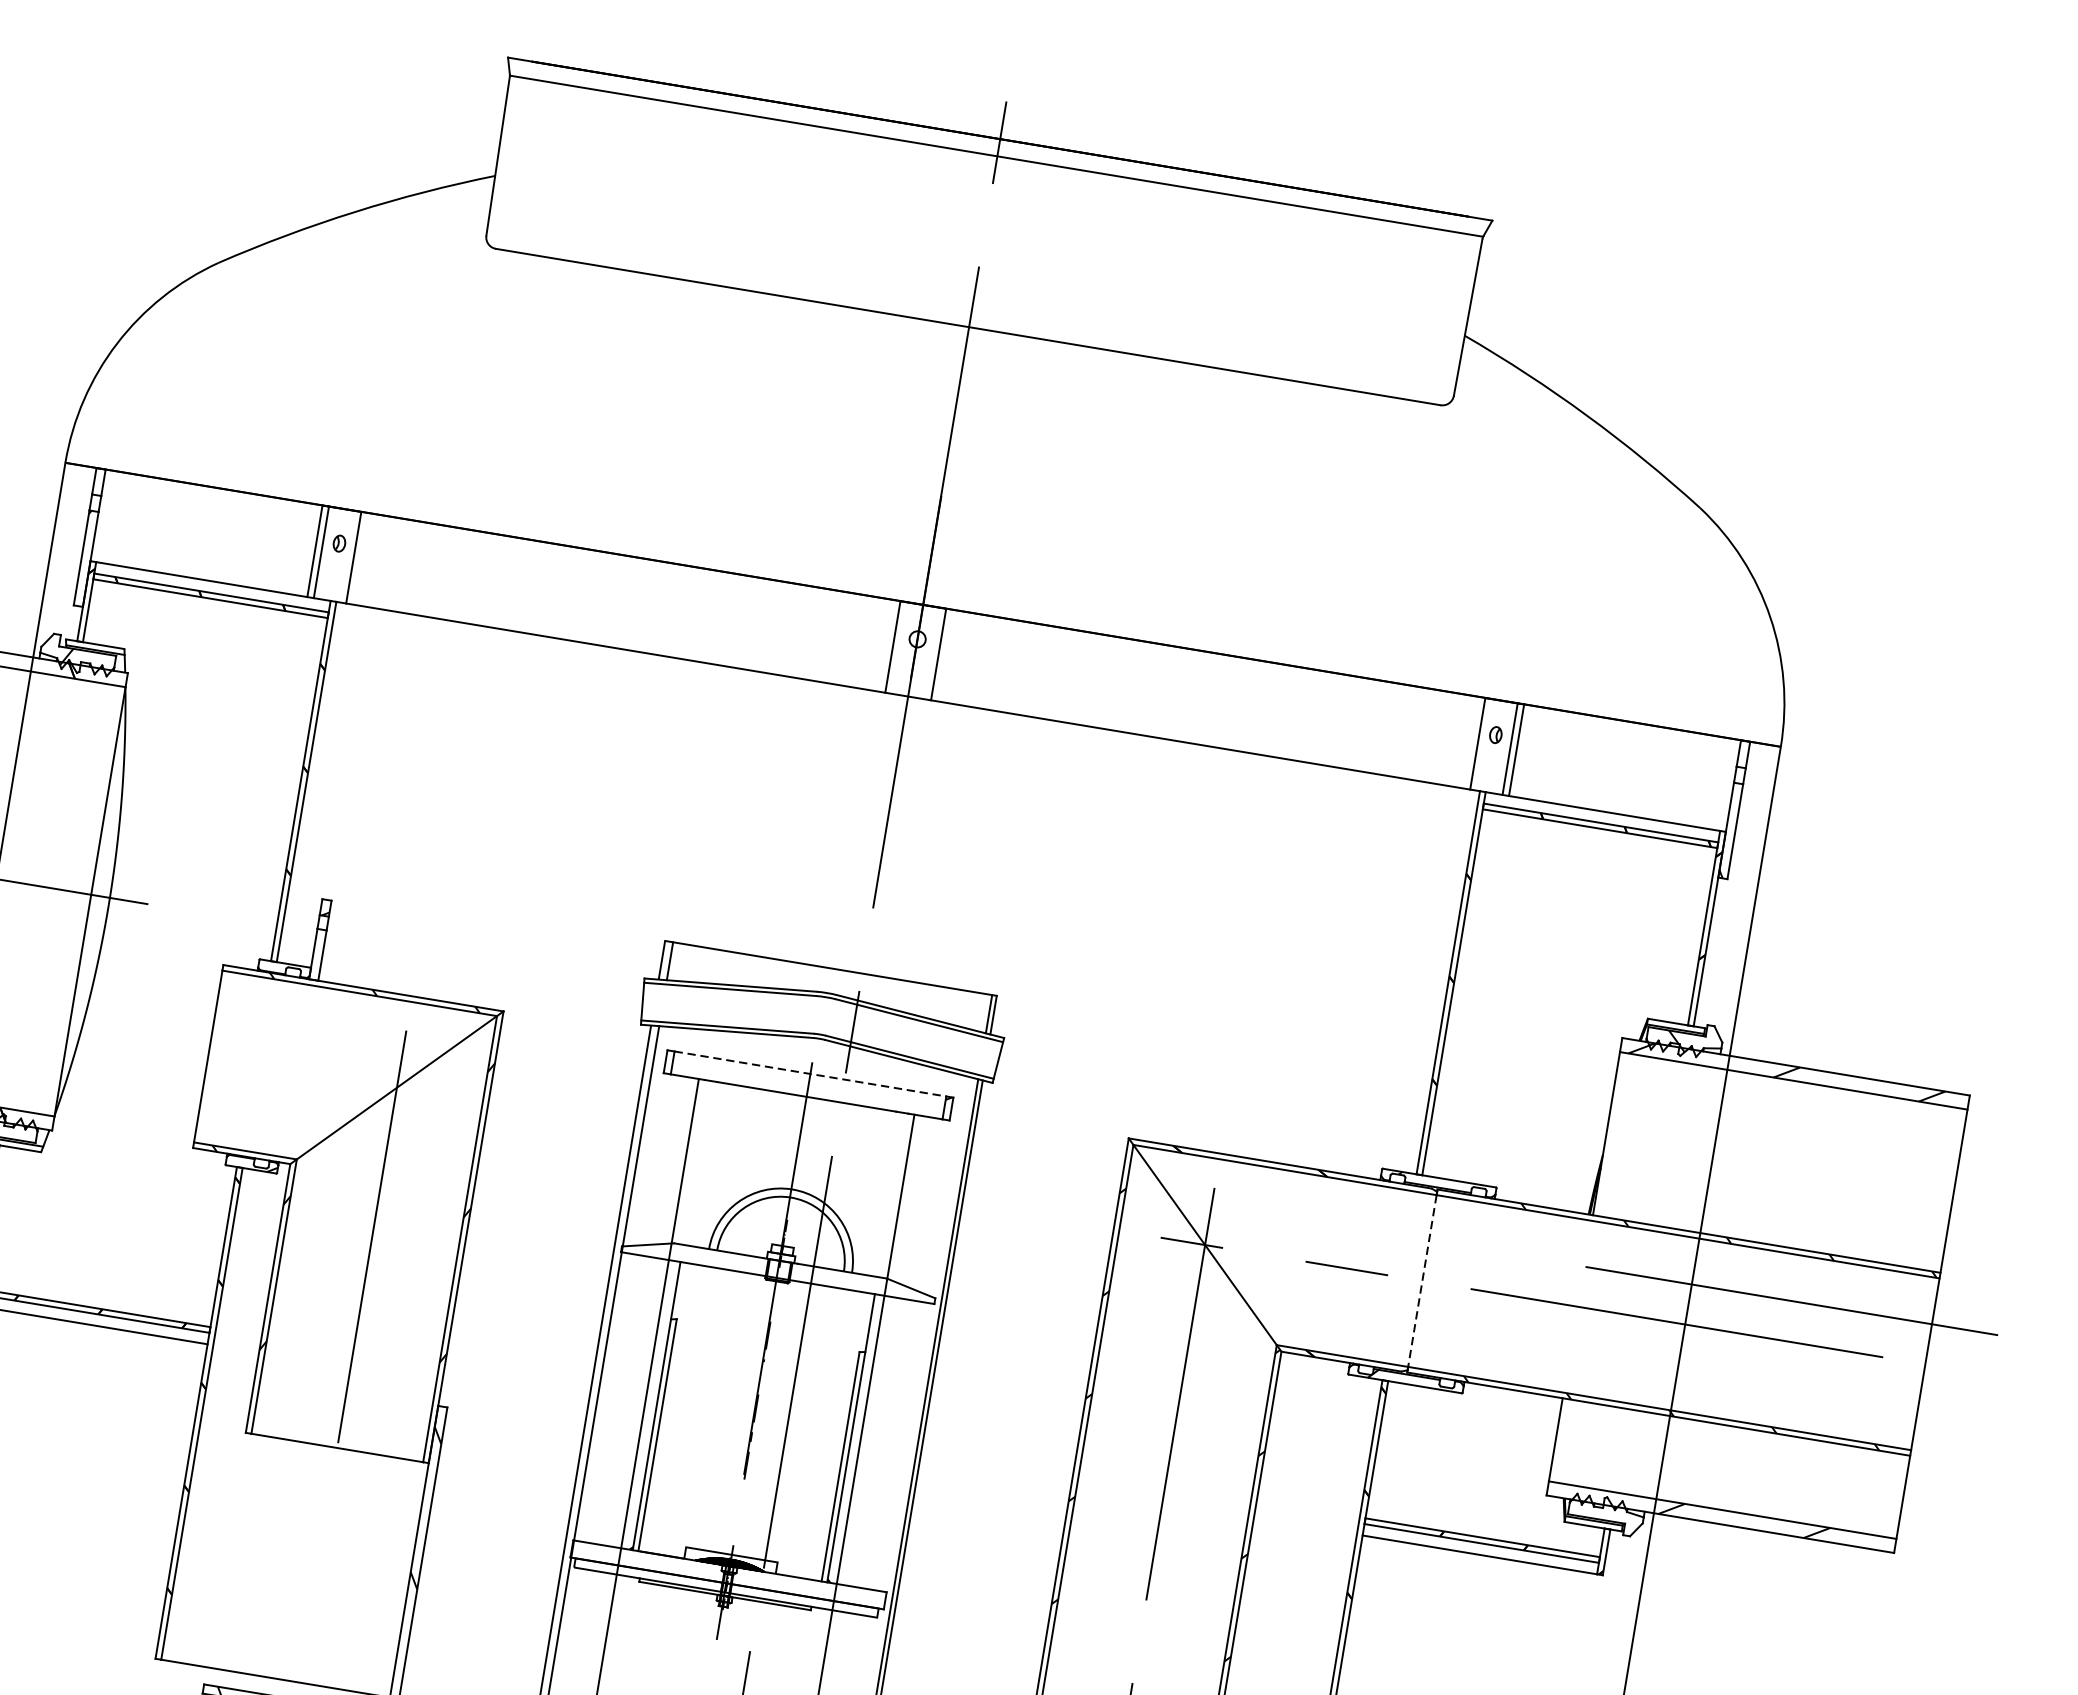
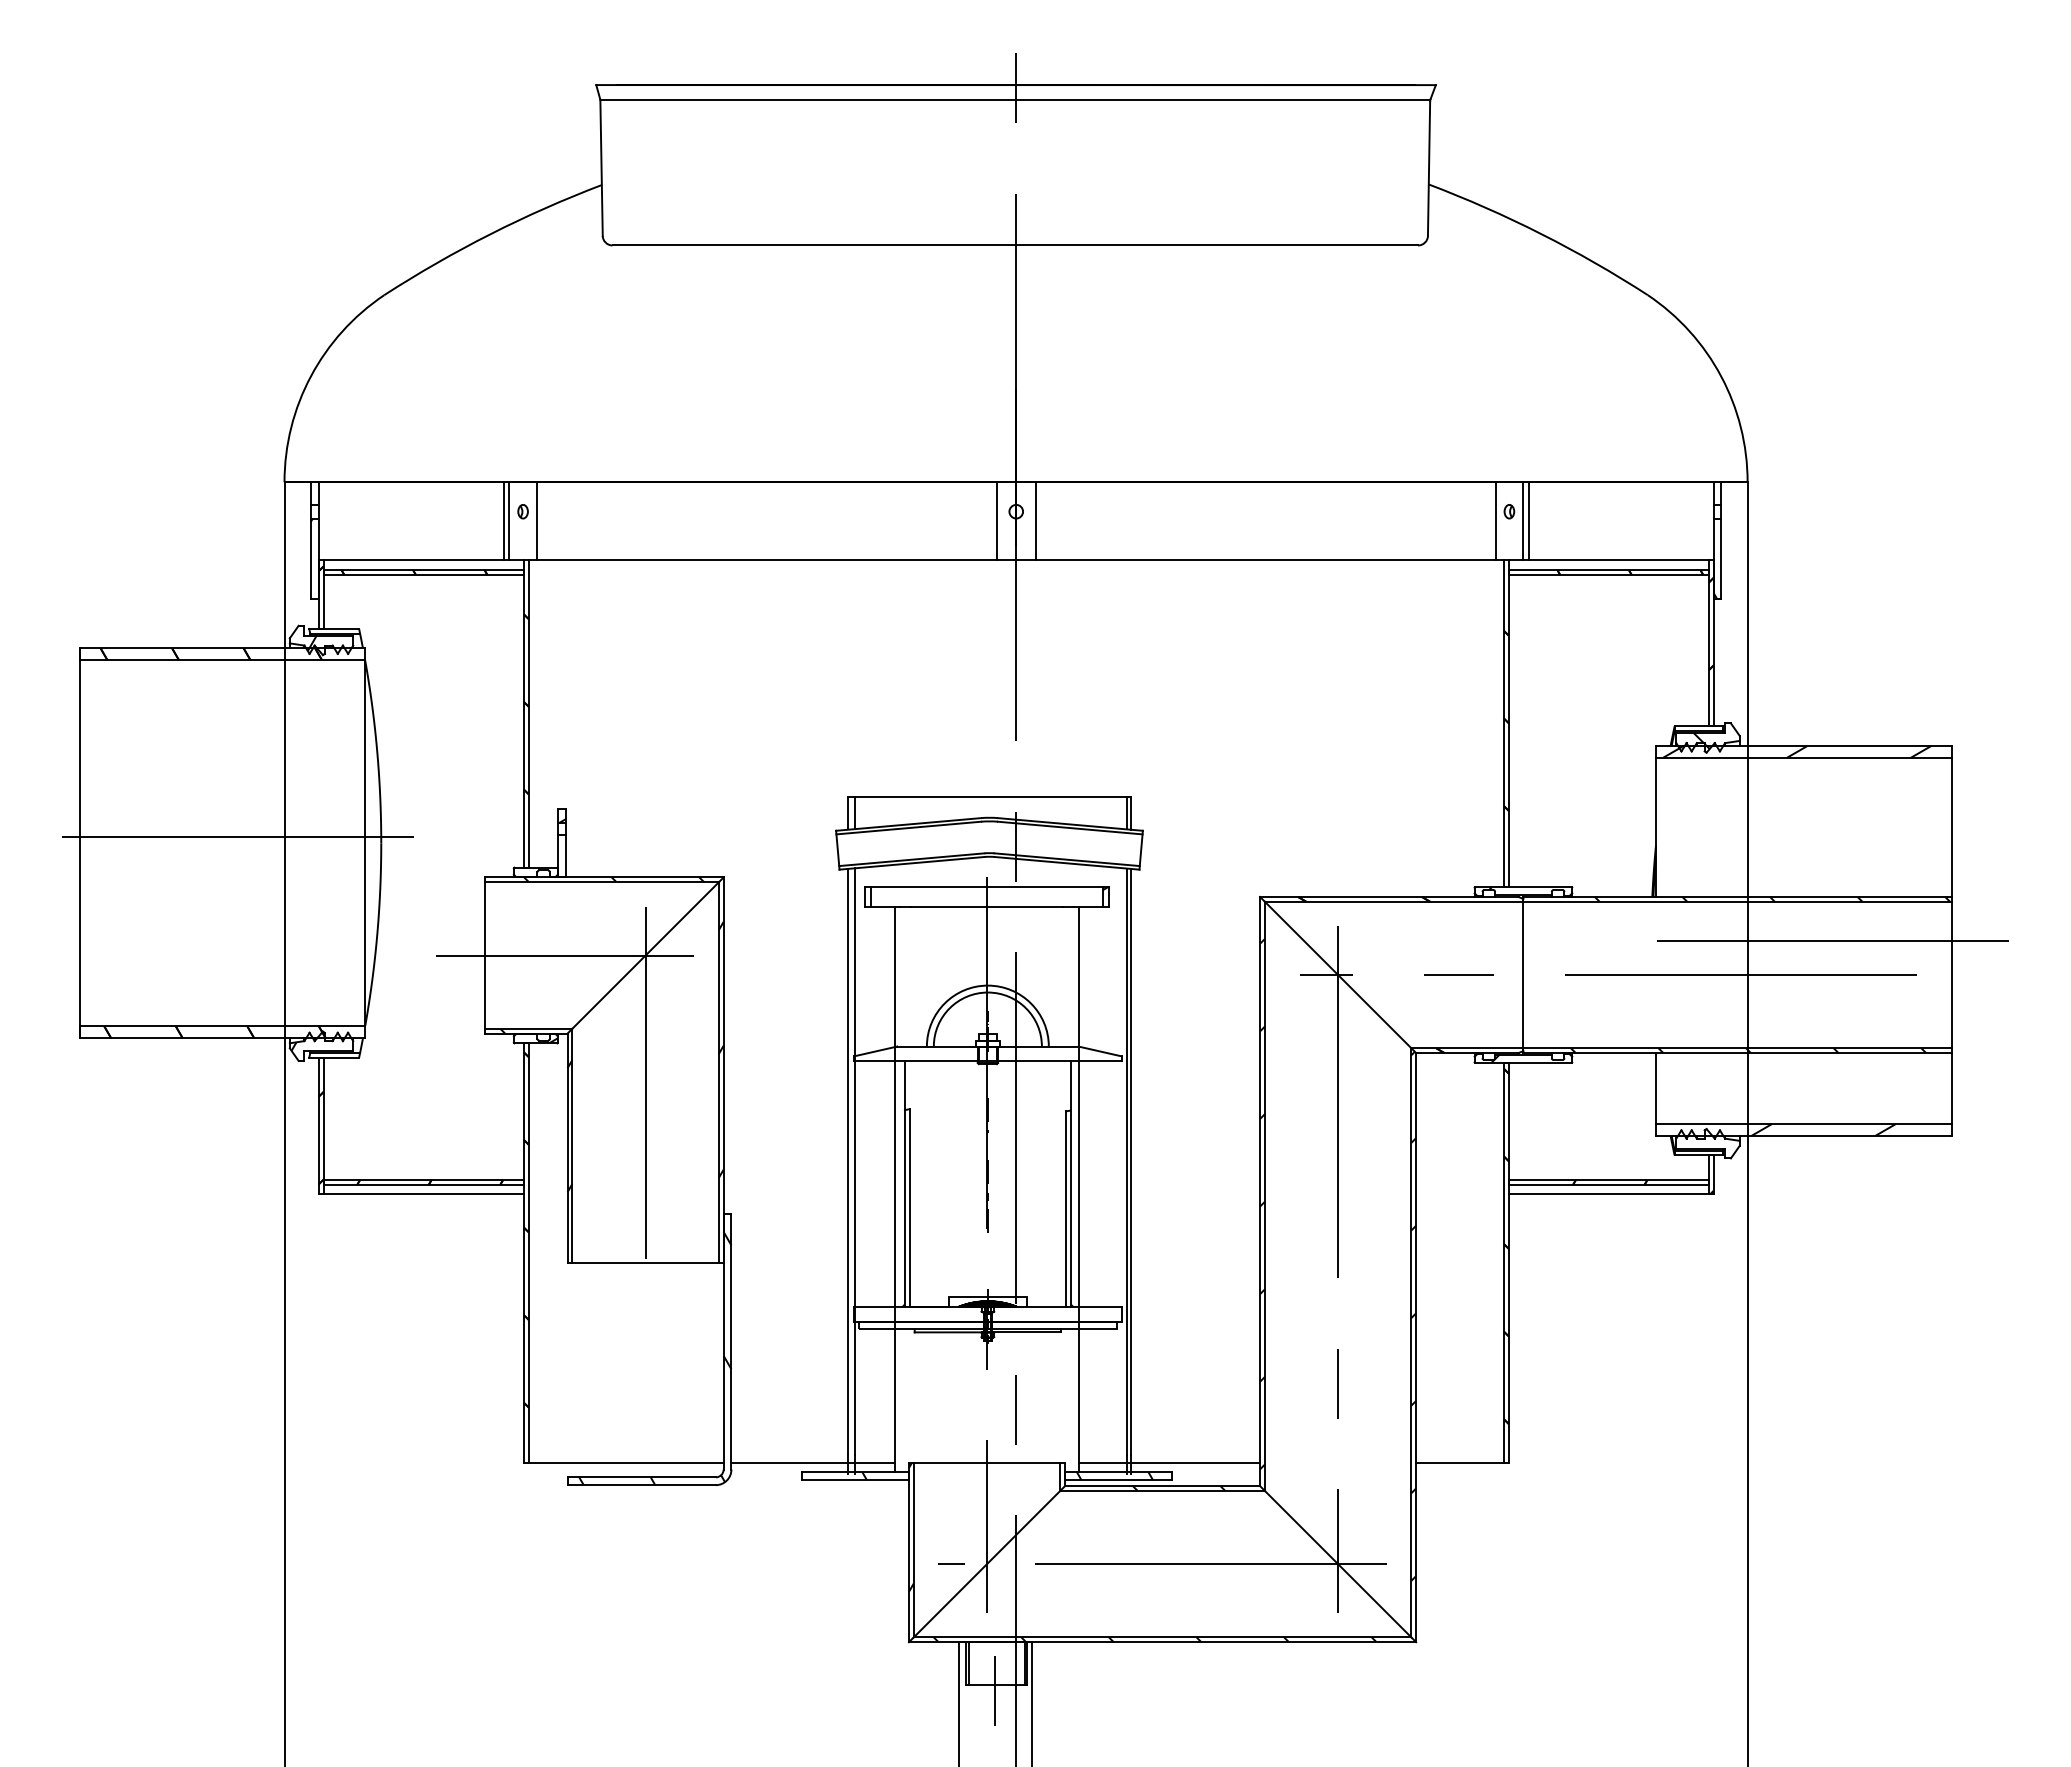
line: (301, 1071) -> (564, 955), added
line: (810, 1074) -> (987, 887), dashed -> solid
line: (1422, 1281) -> (1523, 975), dashed -> solid

